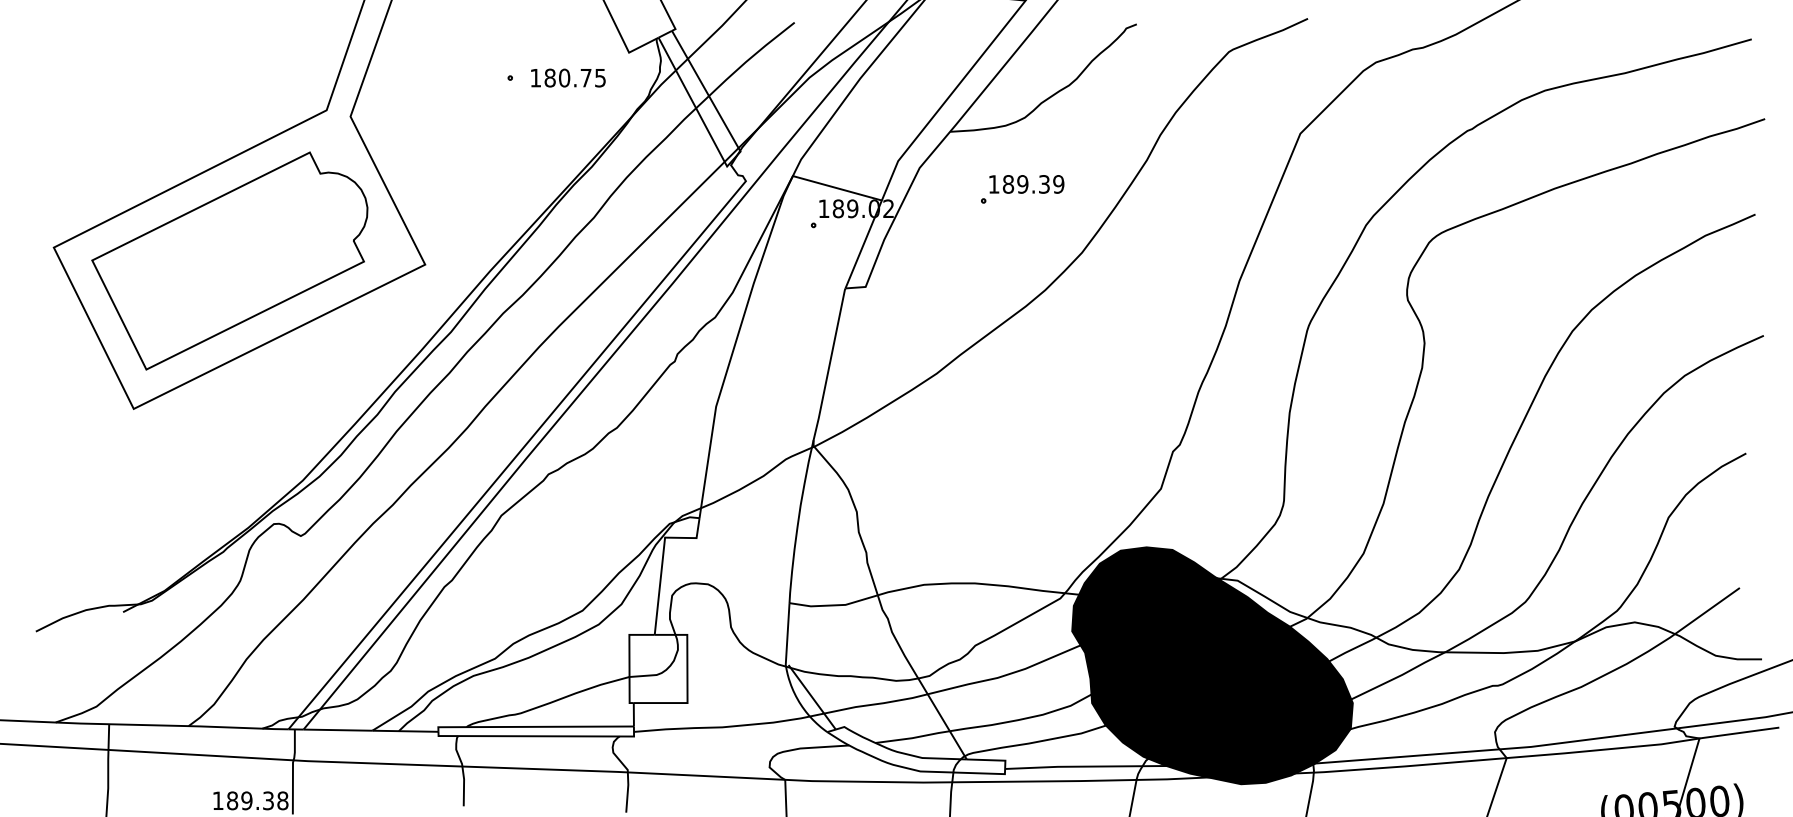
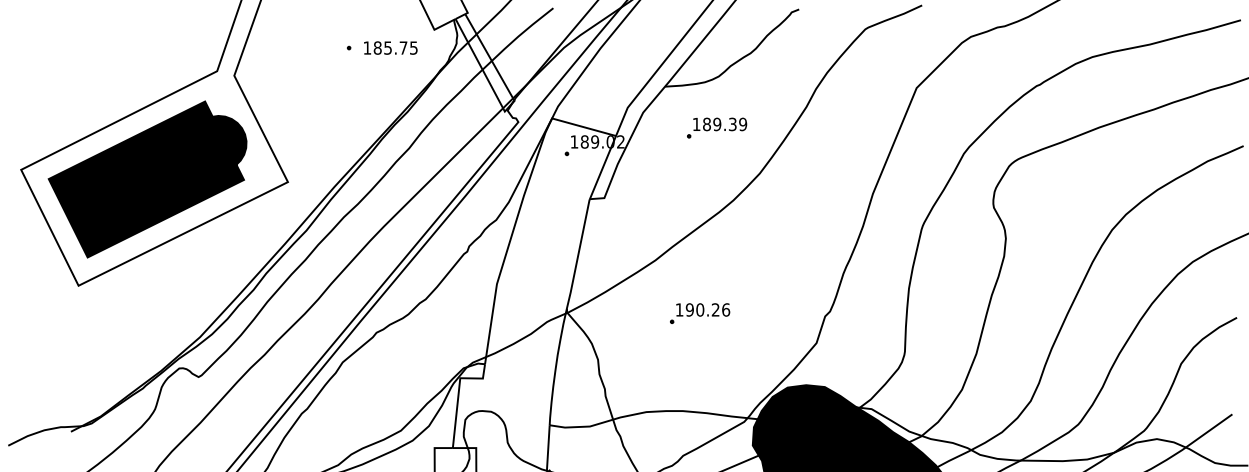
text: (564, 77) -> (388, 47), 180.75 -> 185.75
fill: (229, 260) -> (147, 179), added
part: (998, 447) -> (699, 313), added

